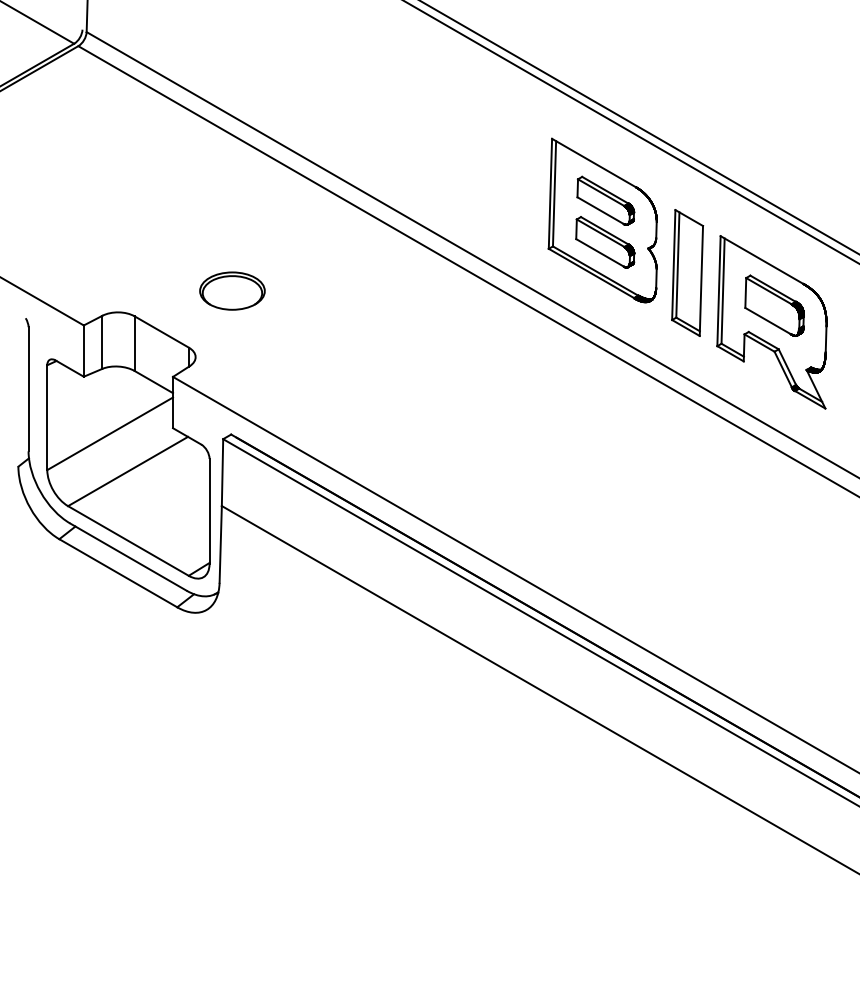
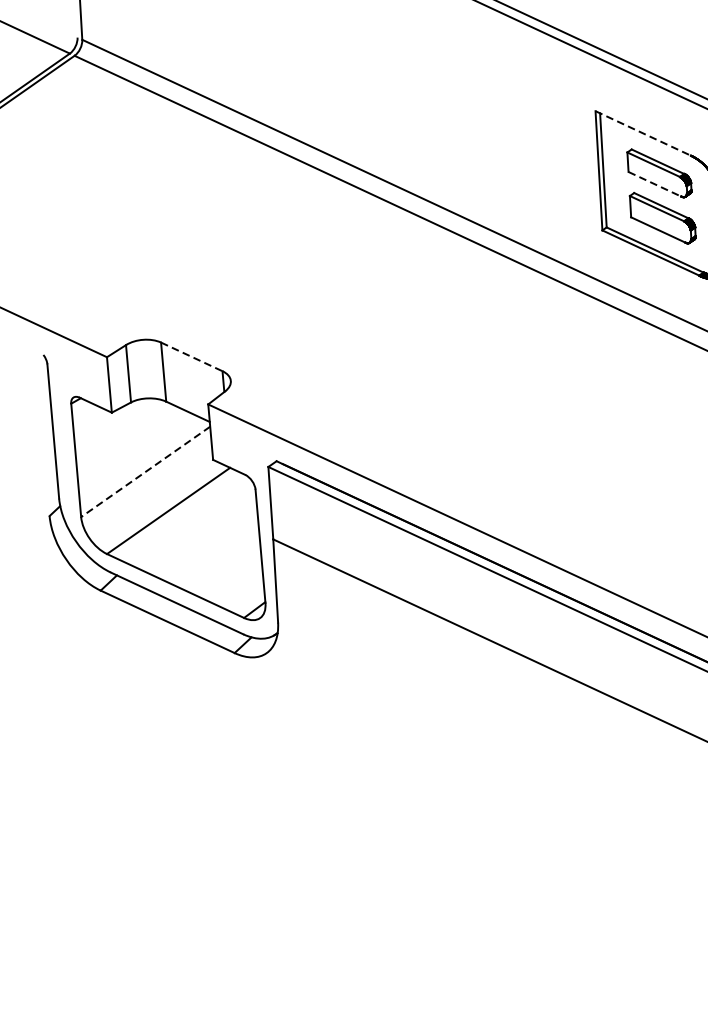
line: (594, 163) -> (643, 133), solid -> dashed
line: (600, 210) -> (654, 184), solid -> dashed
part: (232, 290) -> (264, 305), removed
line: (162, 332) -> (192, 357), solid -> dashed
line: (110, 433) -> (146, 471), solid -> dashed

